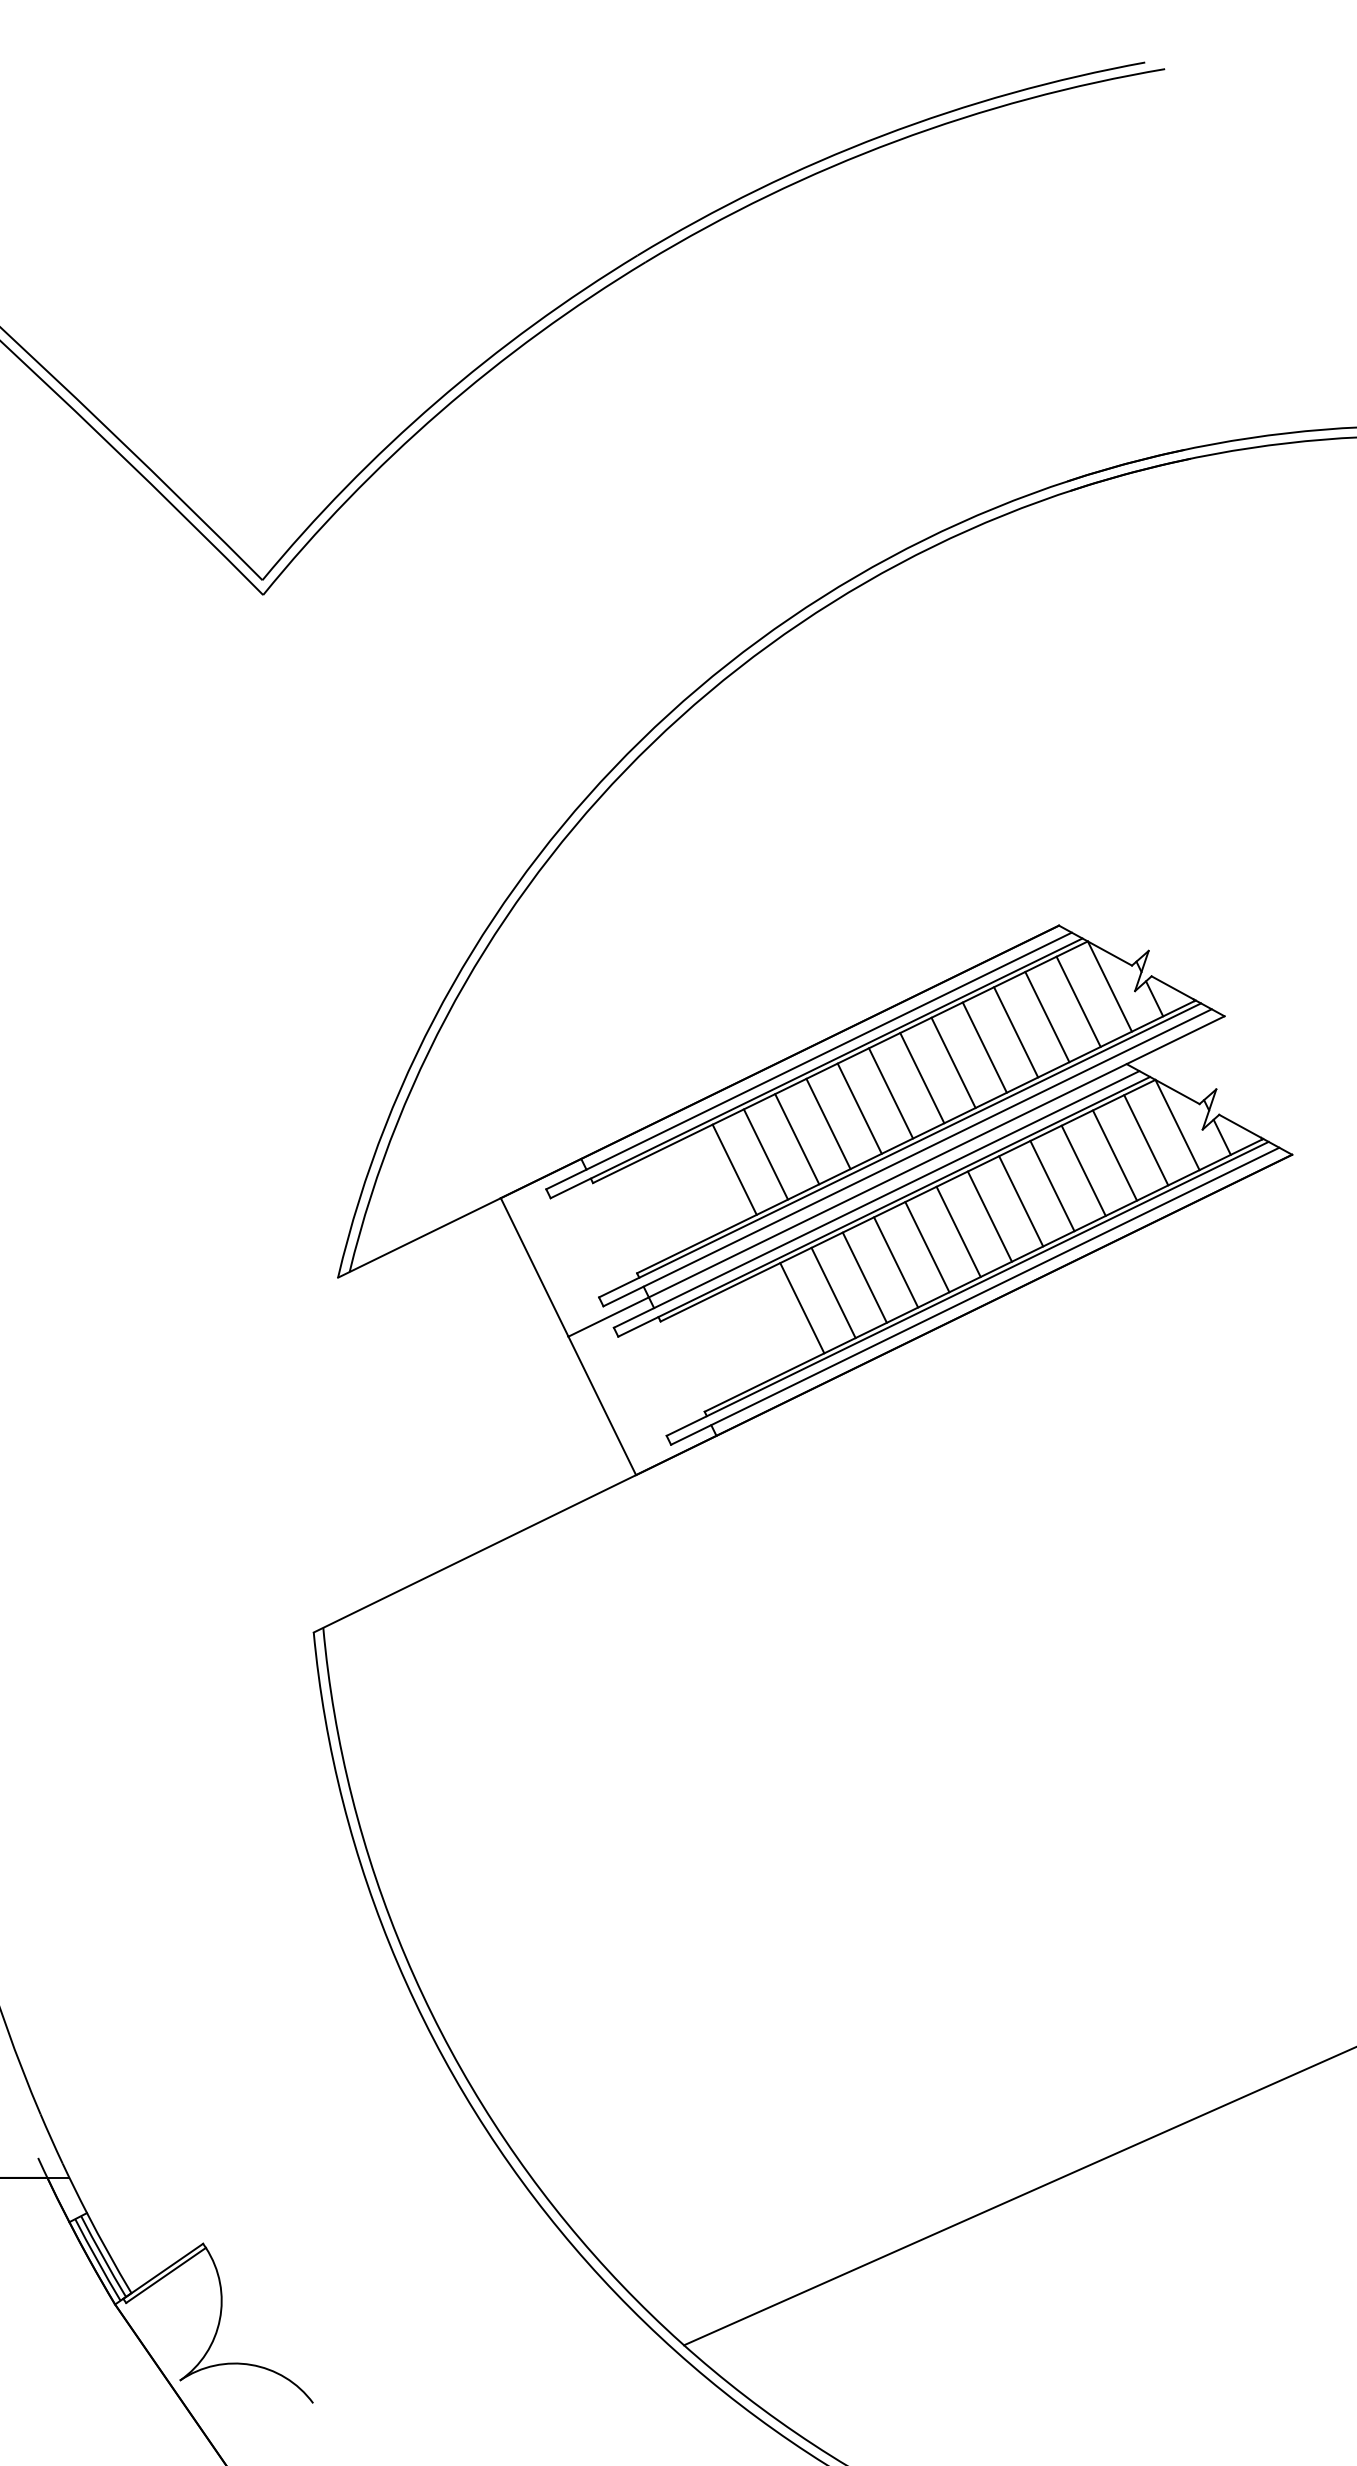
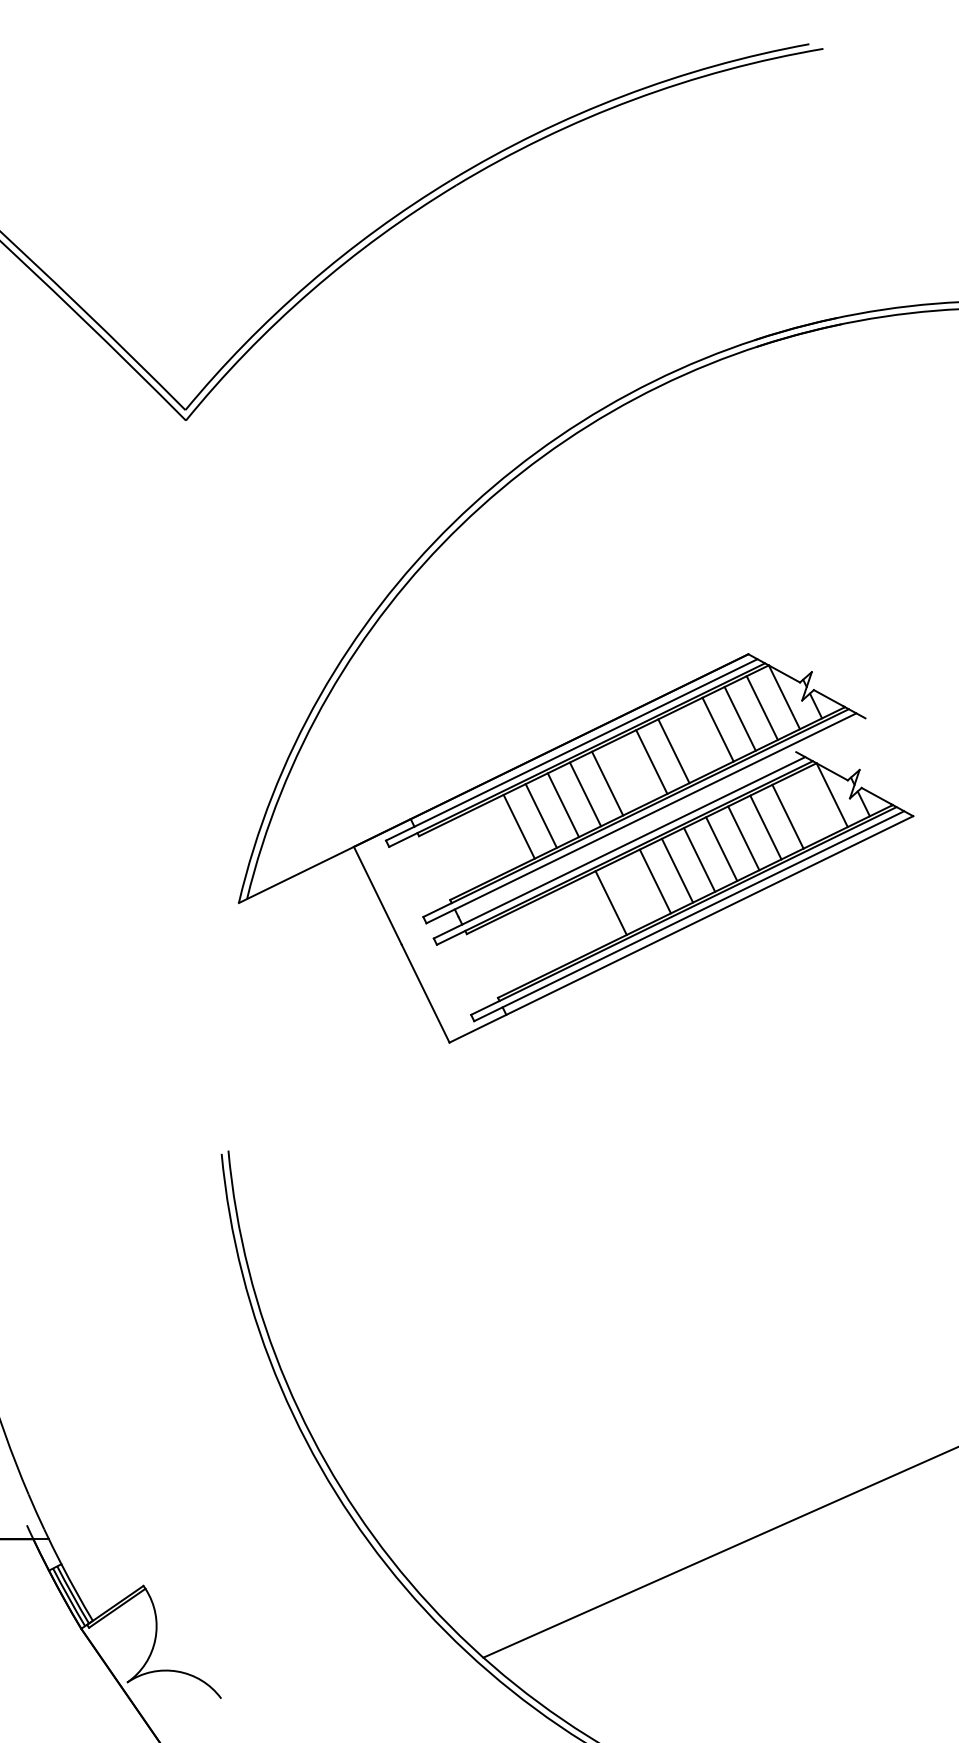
line: (984, 1047) -> (695, 740), removed
line: (891, 1093) -> (630, 772), removed
line: (1146, 1140) -> (810, 806), removed
line: (896, 1176) -> (633, 831), removed
line: (896, 1262) -> (633, 892), removed
line: (833, 1292) -> (589, 913), removed
line: (802, 1308) -> (567, 924), removed
line: (802, 1393) -> (567, 984), removed

